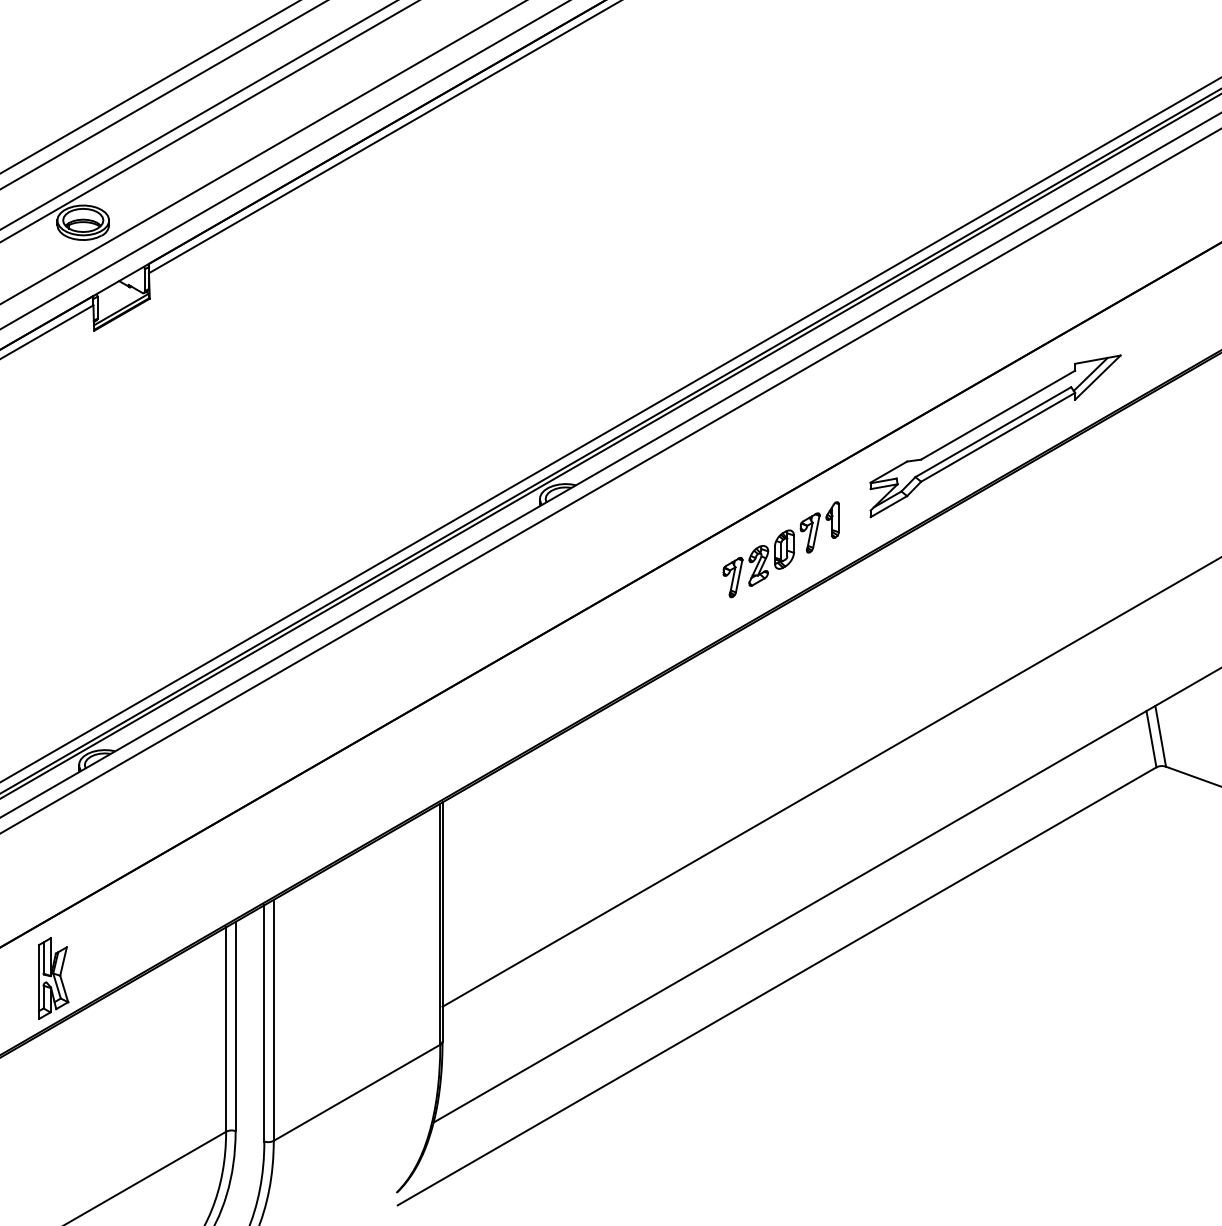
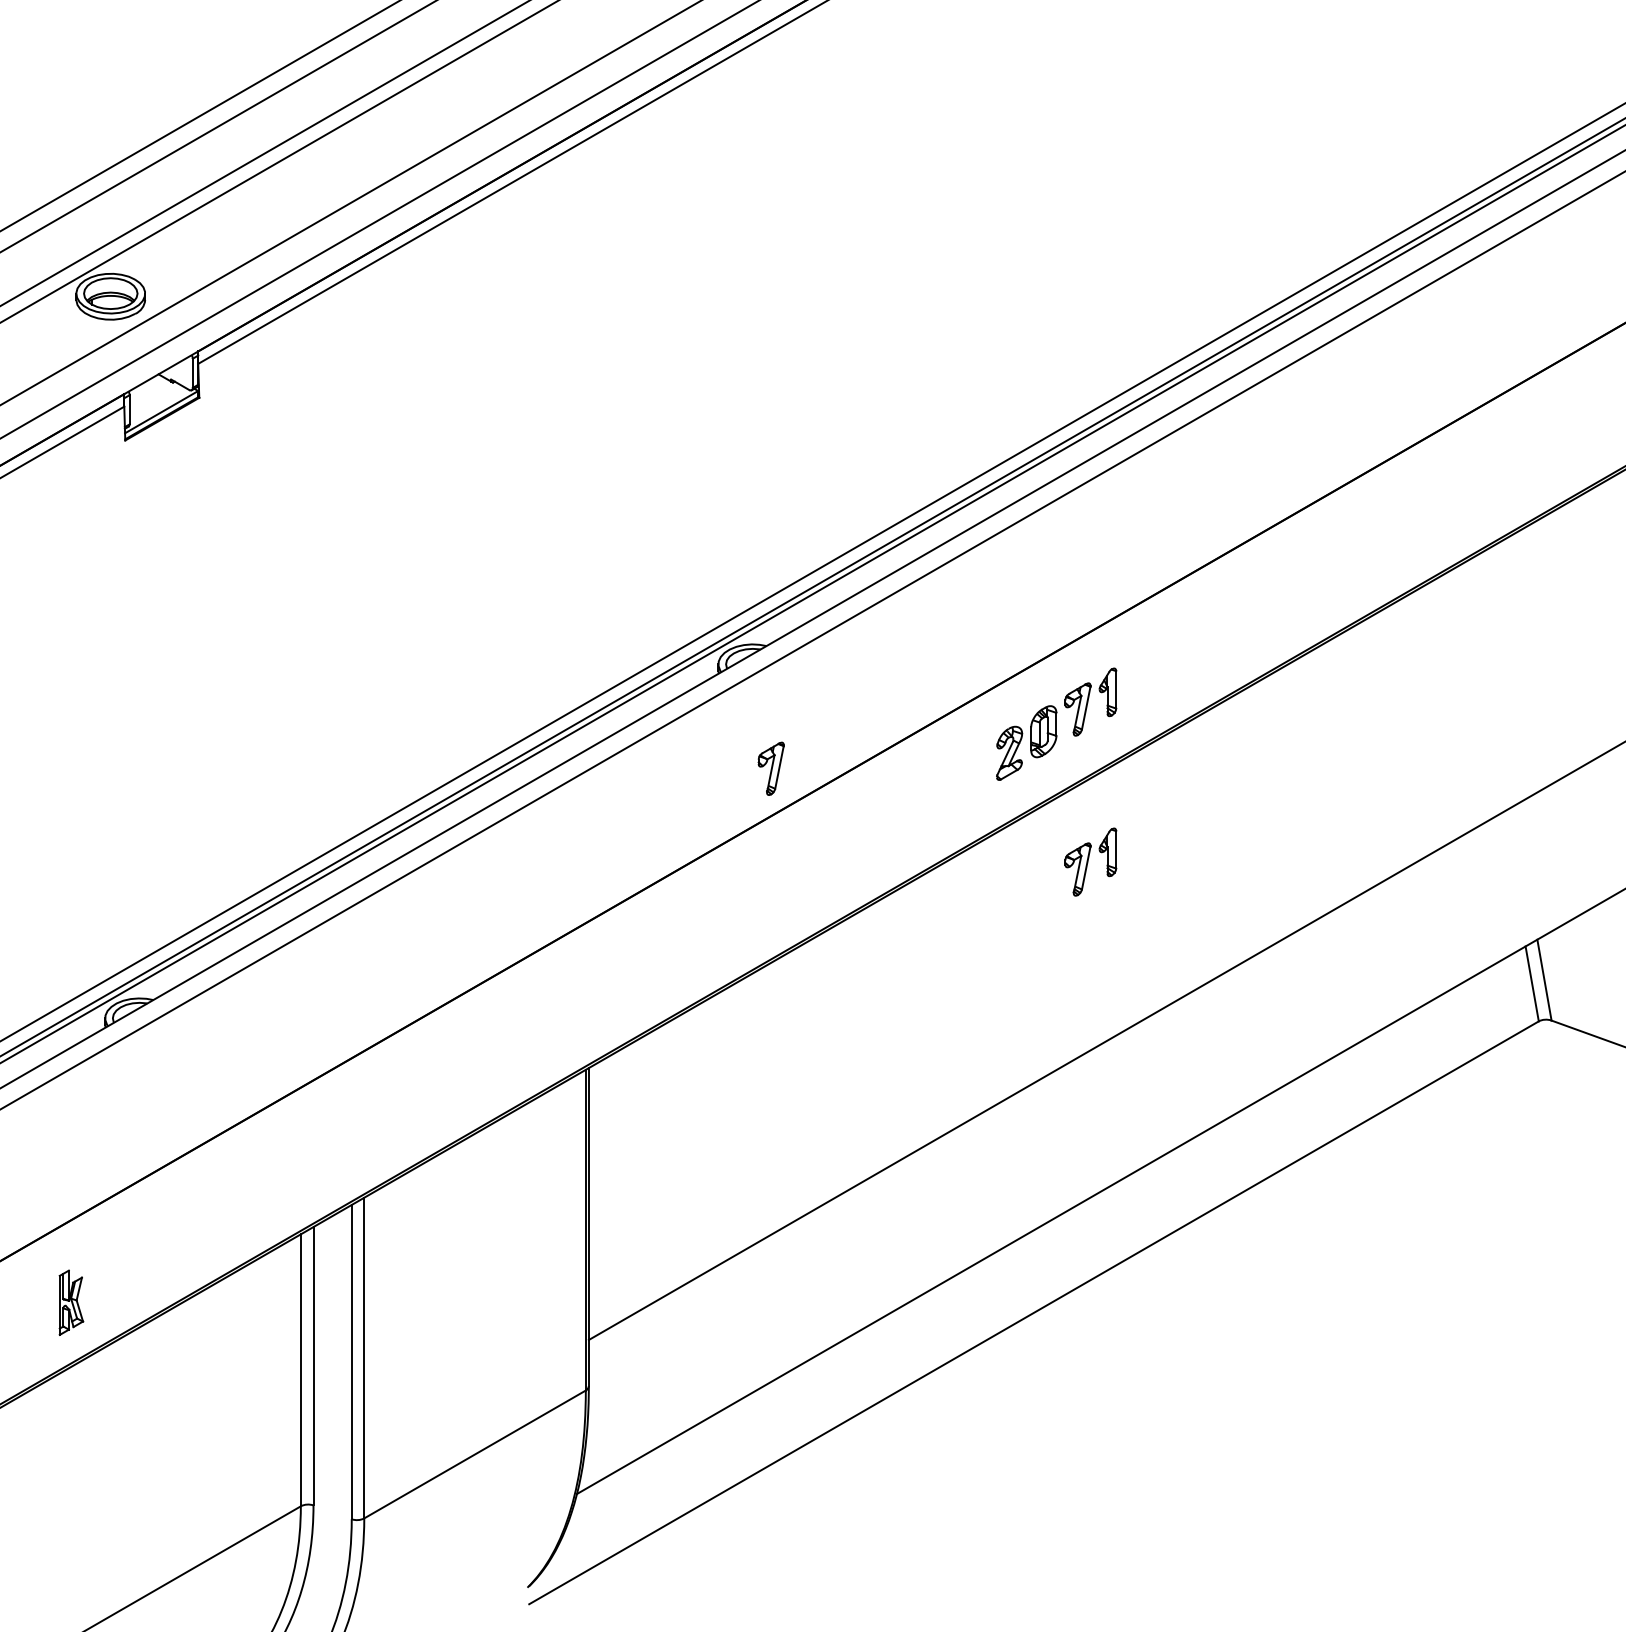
part: (995, 436) -> (1324, 580), removed
part: (732, 577) -> (770, 768), moved
part: (819, 647) -> (1090, 861), added
part: (53, 978) -> (71, 1302), size x0.6

